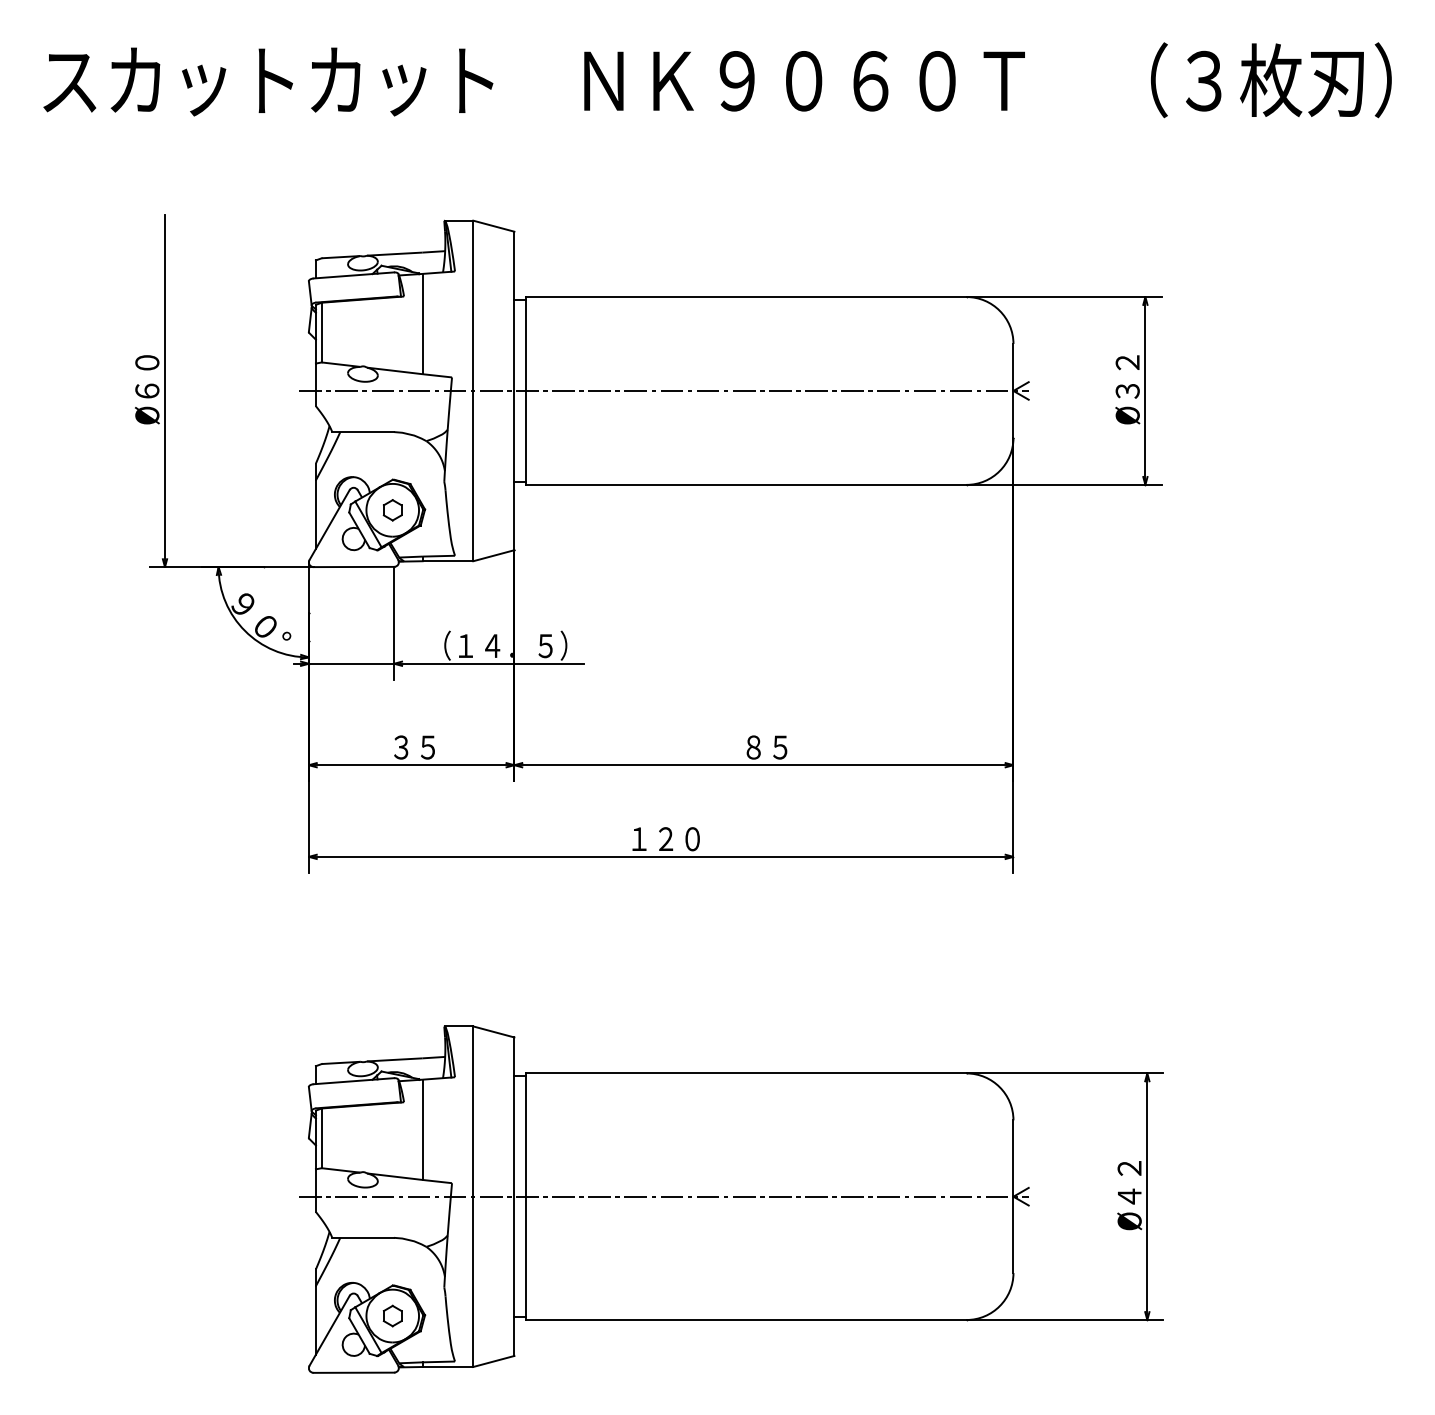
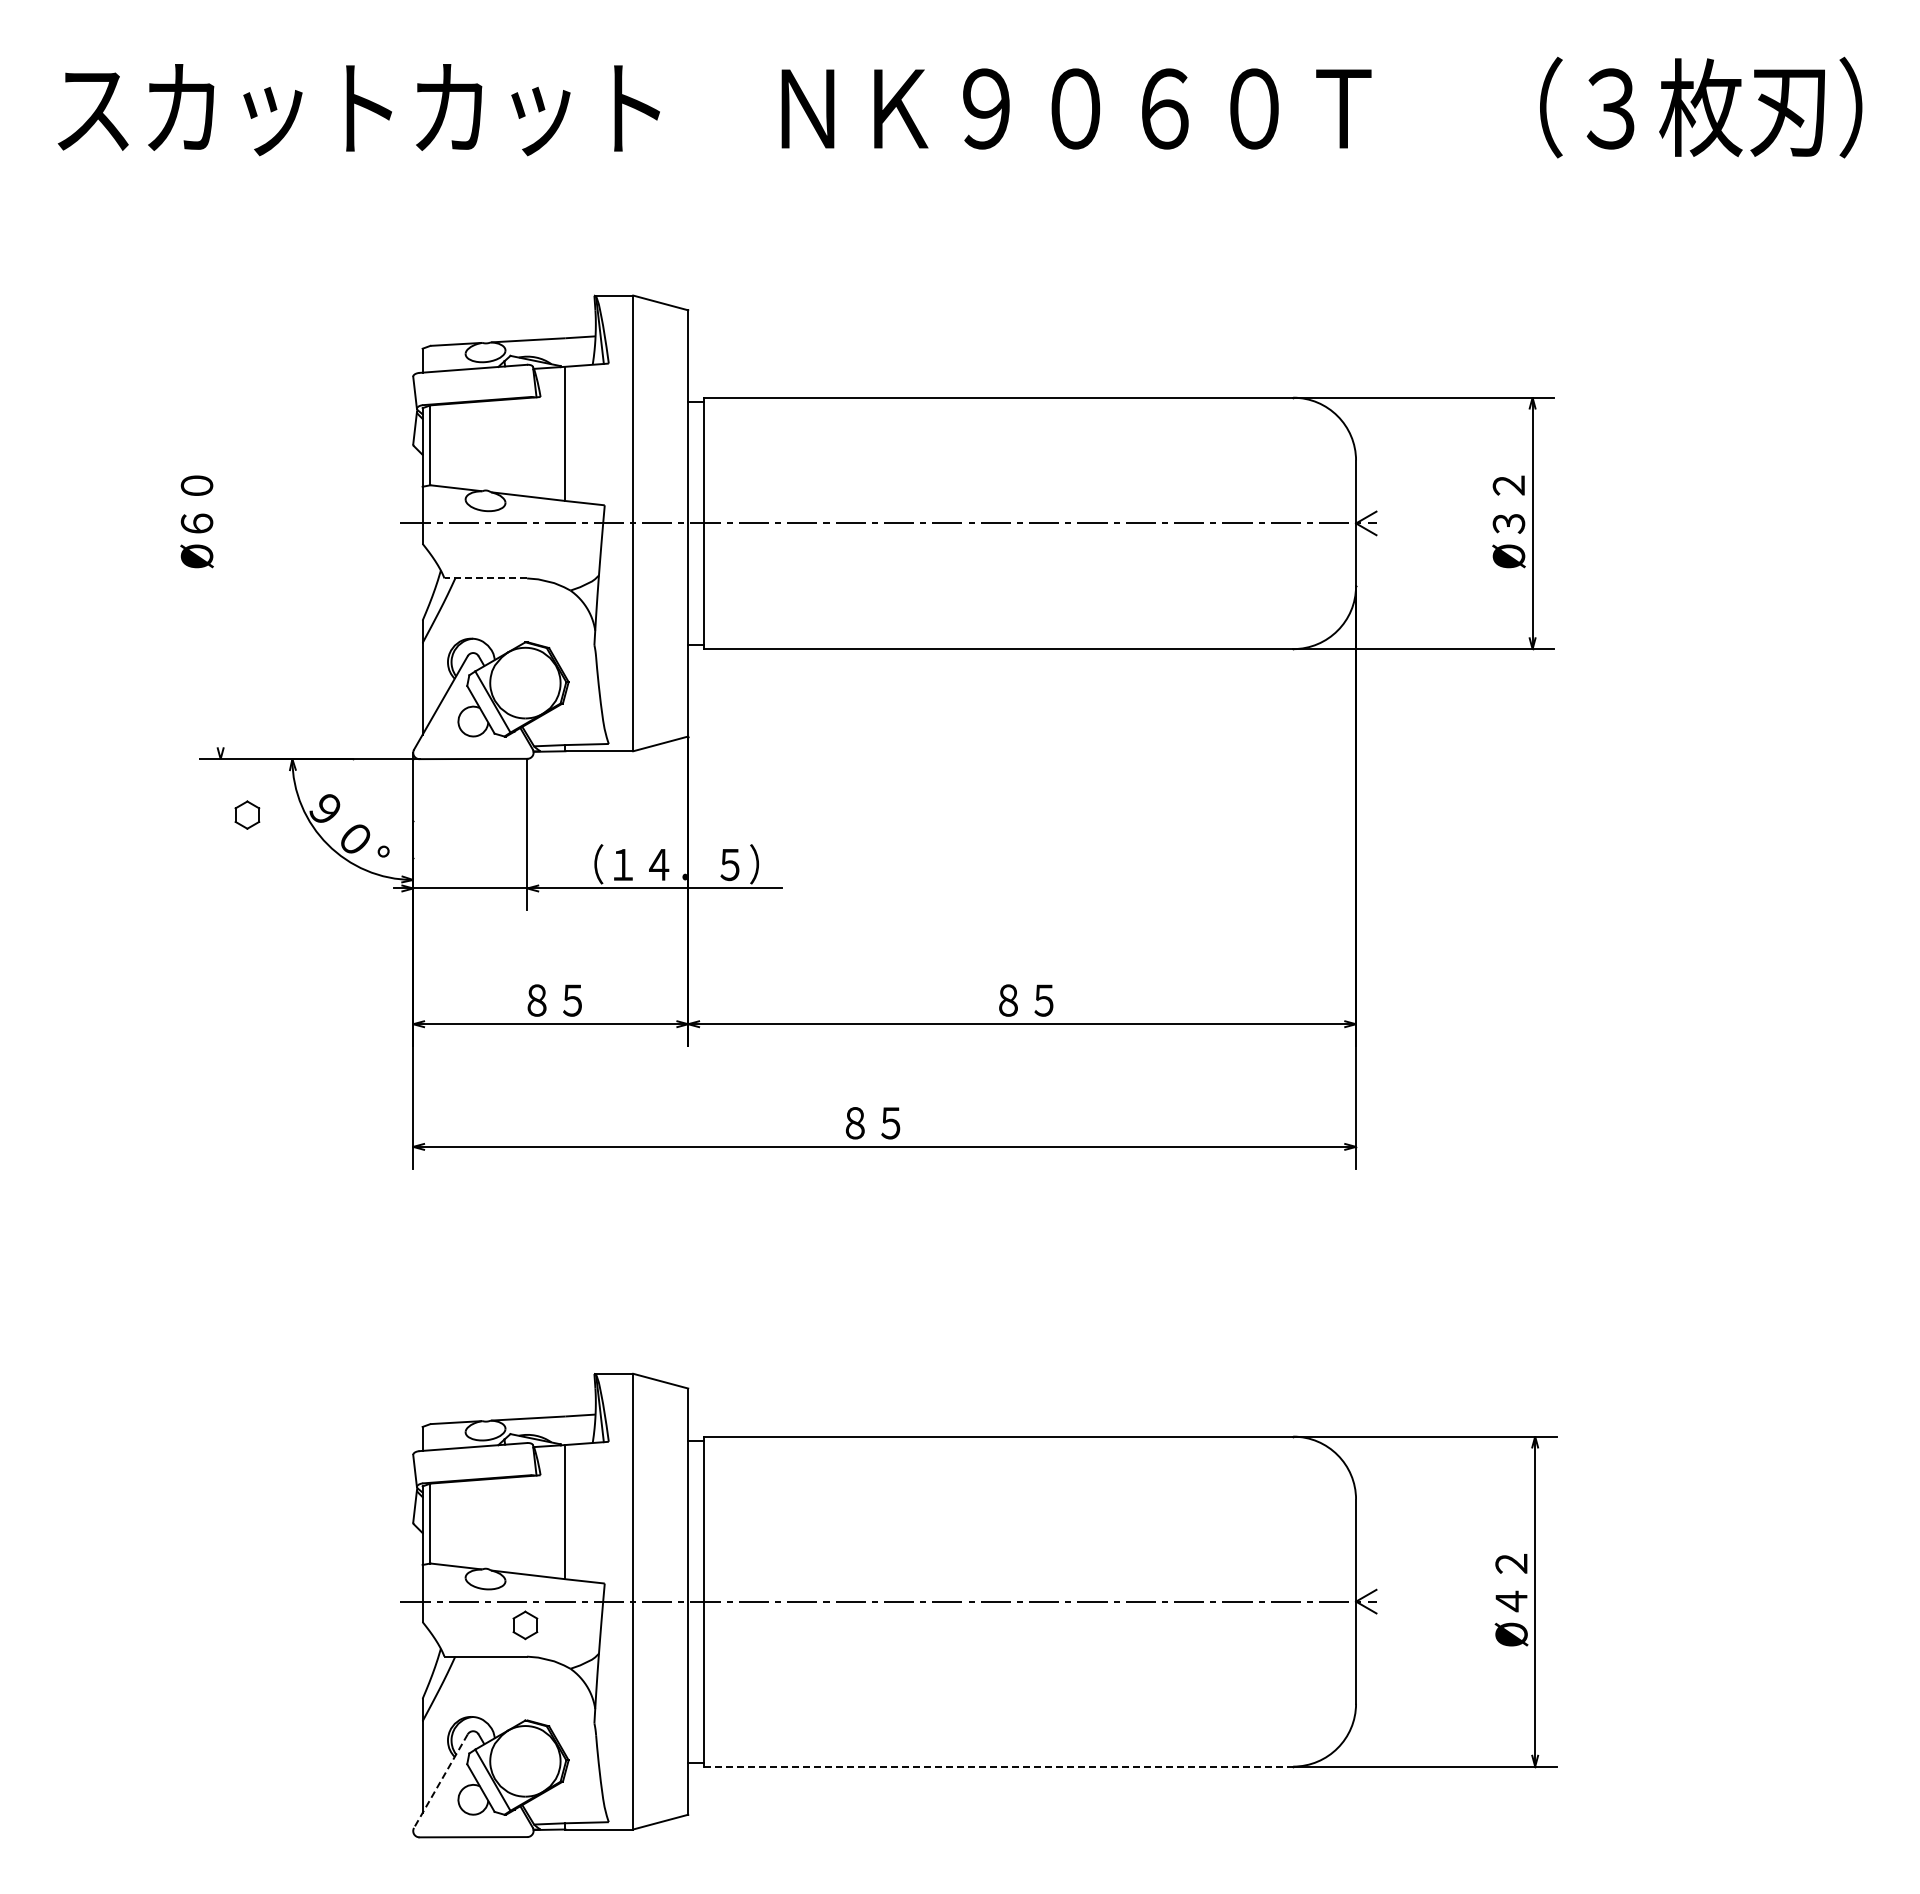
line: (164, 391) -> (220, 523), removed
line: (362, 432) -> (485, 578), solid -> dashed
part: (392, 509) -> (247, 814), moved
text: (401, 747) -> (536, 1000), ３５ -> ８５
text: (665, 839) -> (890, 1123), １２０ -> ８５
part: (392, 1316) -> (525, 1625), moved
line: (746, 1319) -> (998, 1766), solid -> dashed
line: (329, 1331) -> (440, 1781), solid -> dashed

